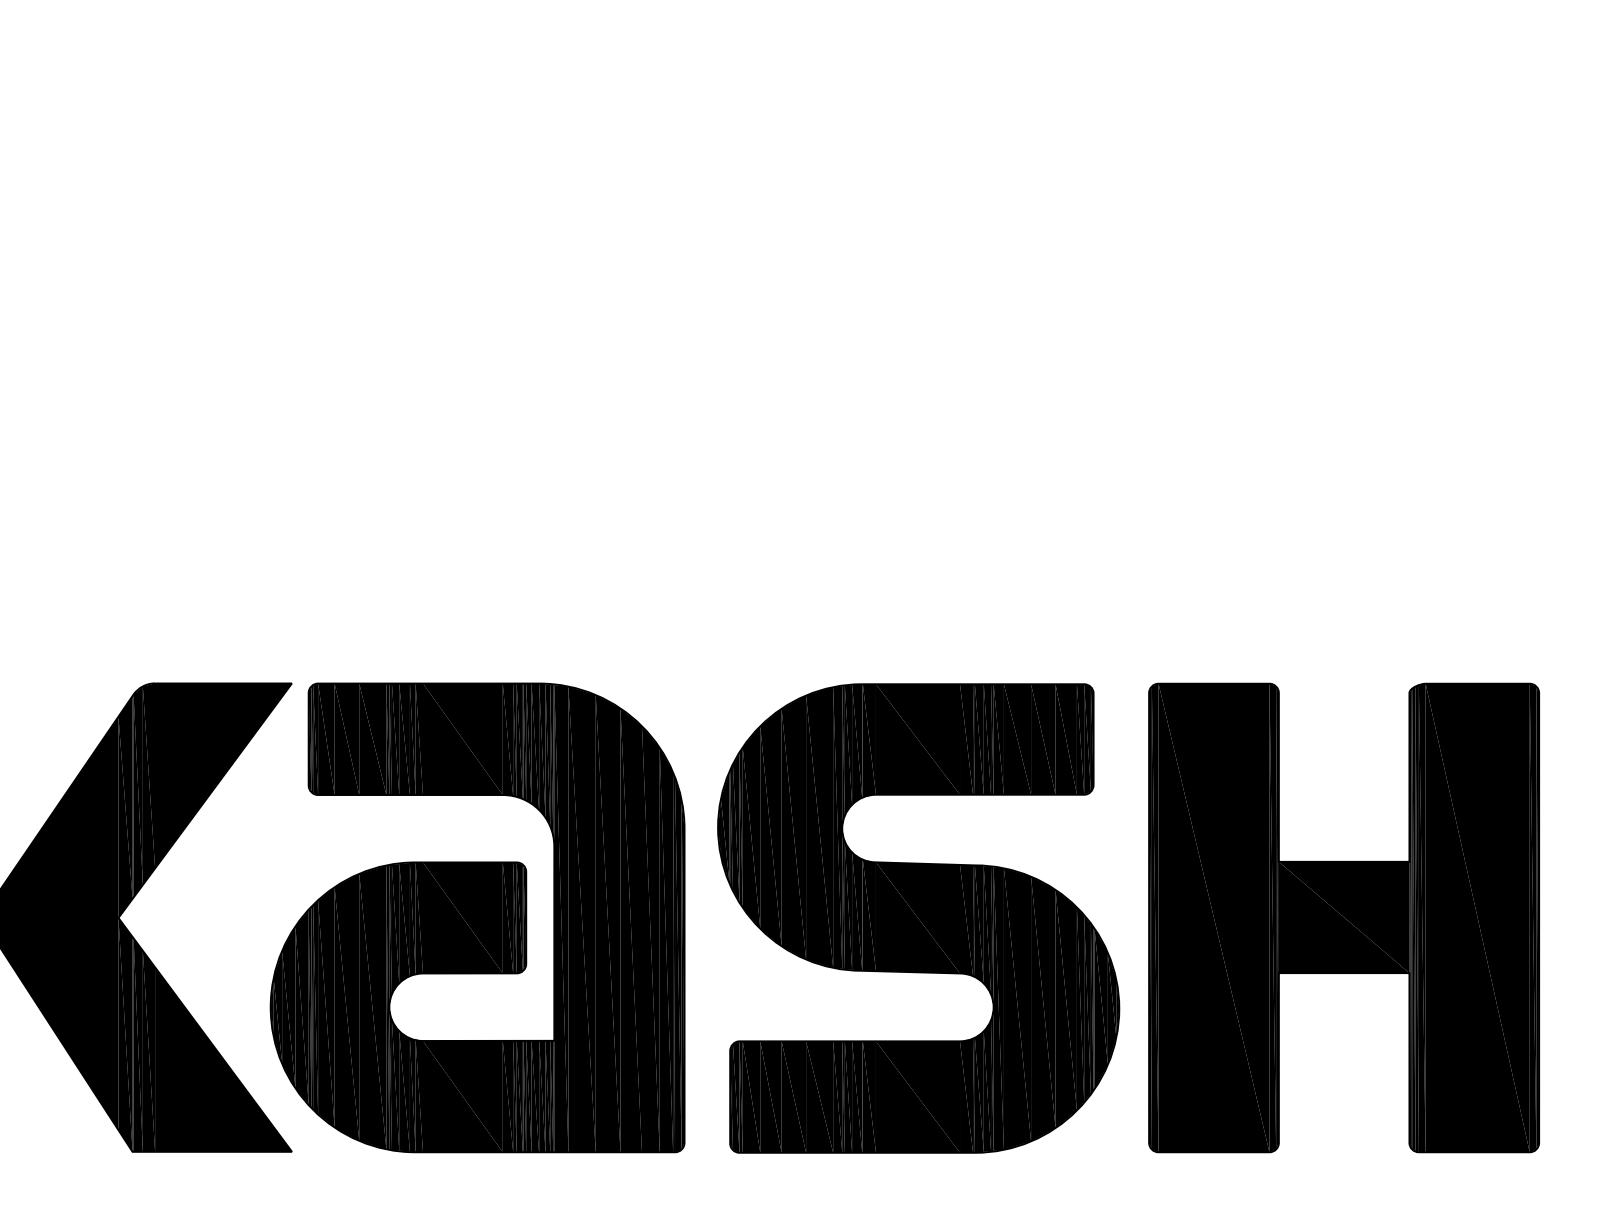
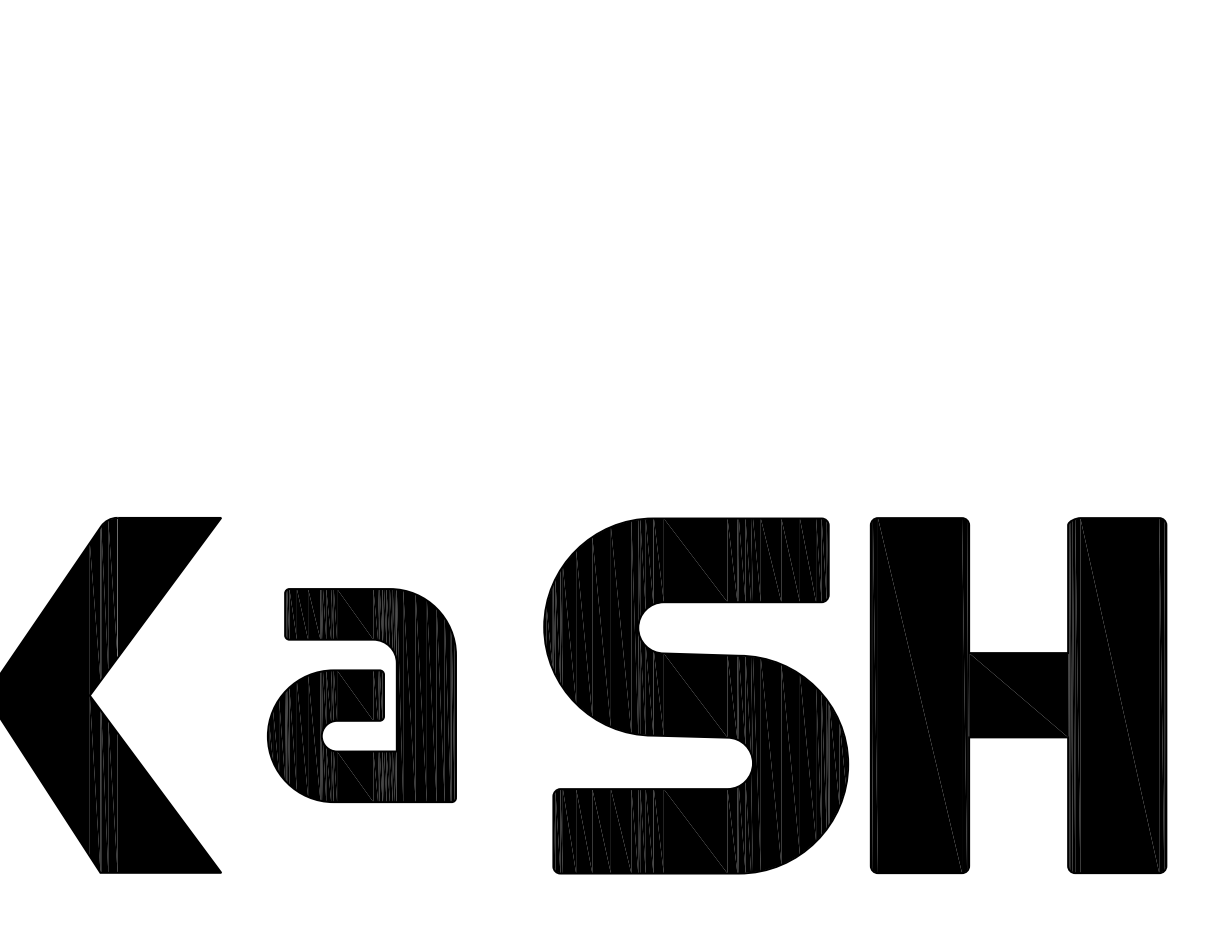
part: (477, 917) -> (361, 695), size x0.6

